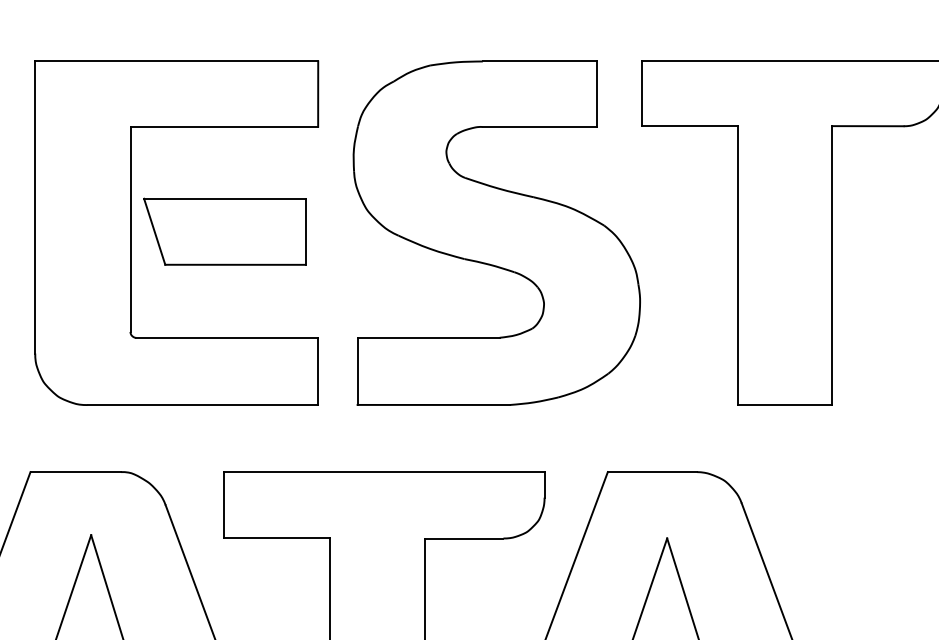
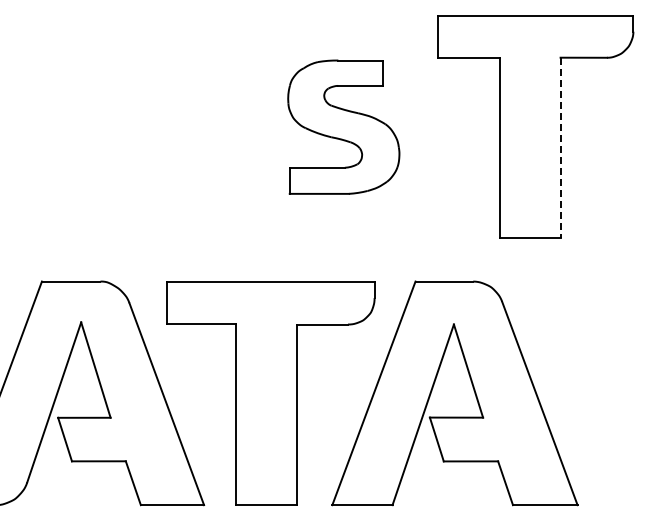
part: (176, 233) -> (136, 127), removed
part: (496, 233) -> (343, 127), size x0.6
line: (831, 266) -> (560, 148), solid -> dashed

